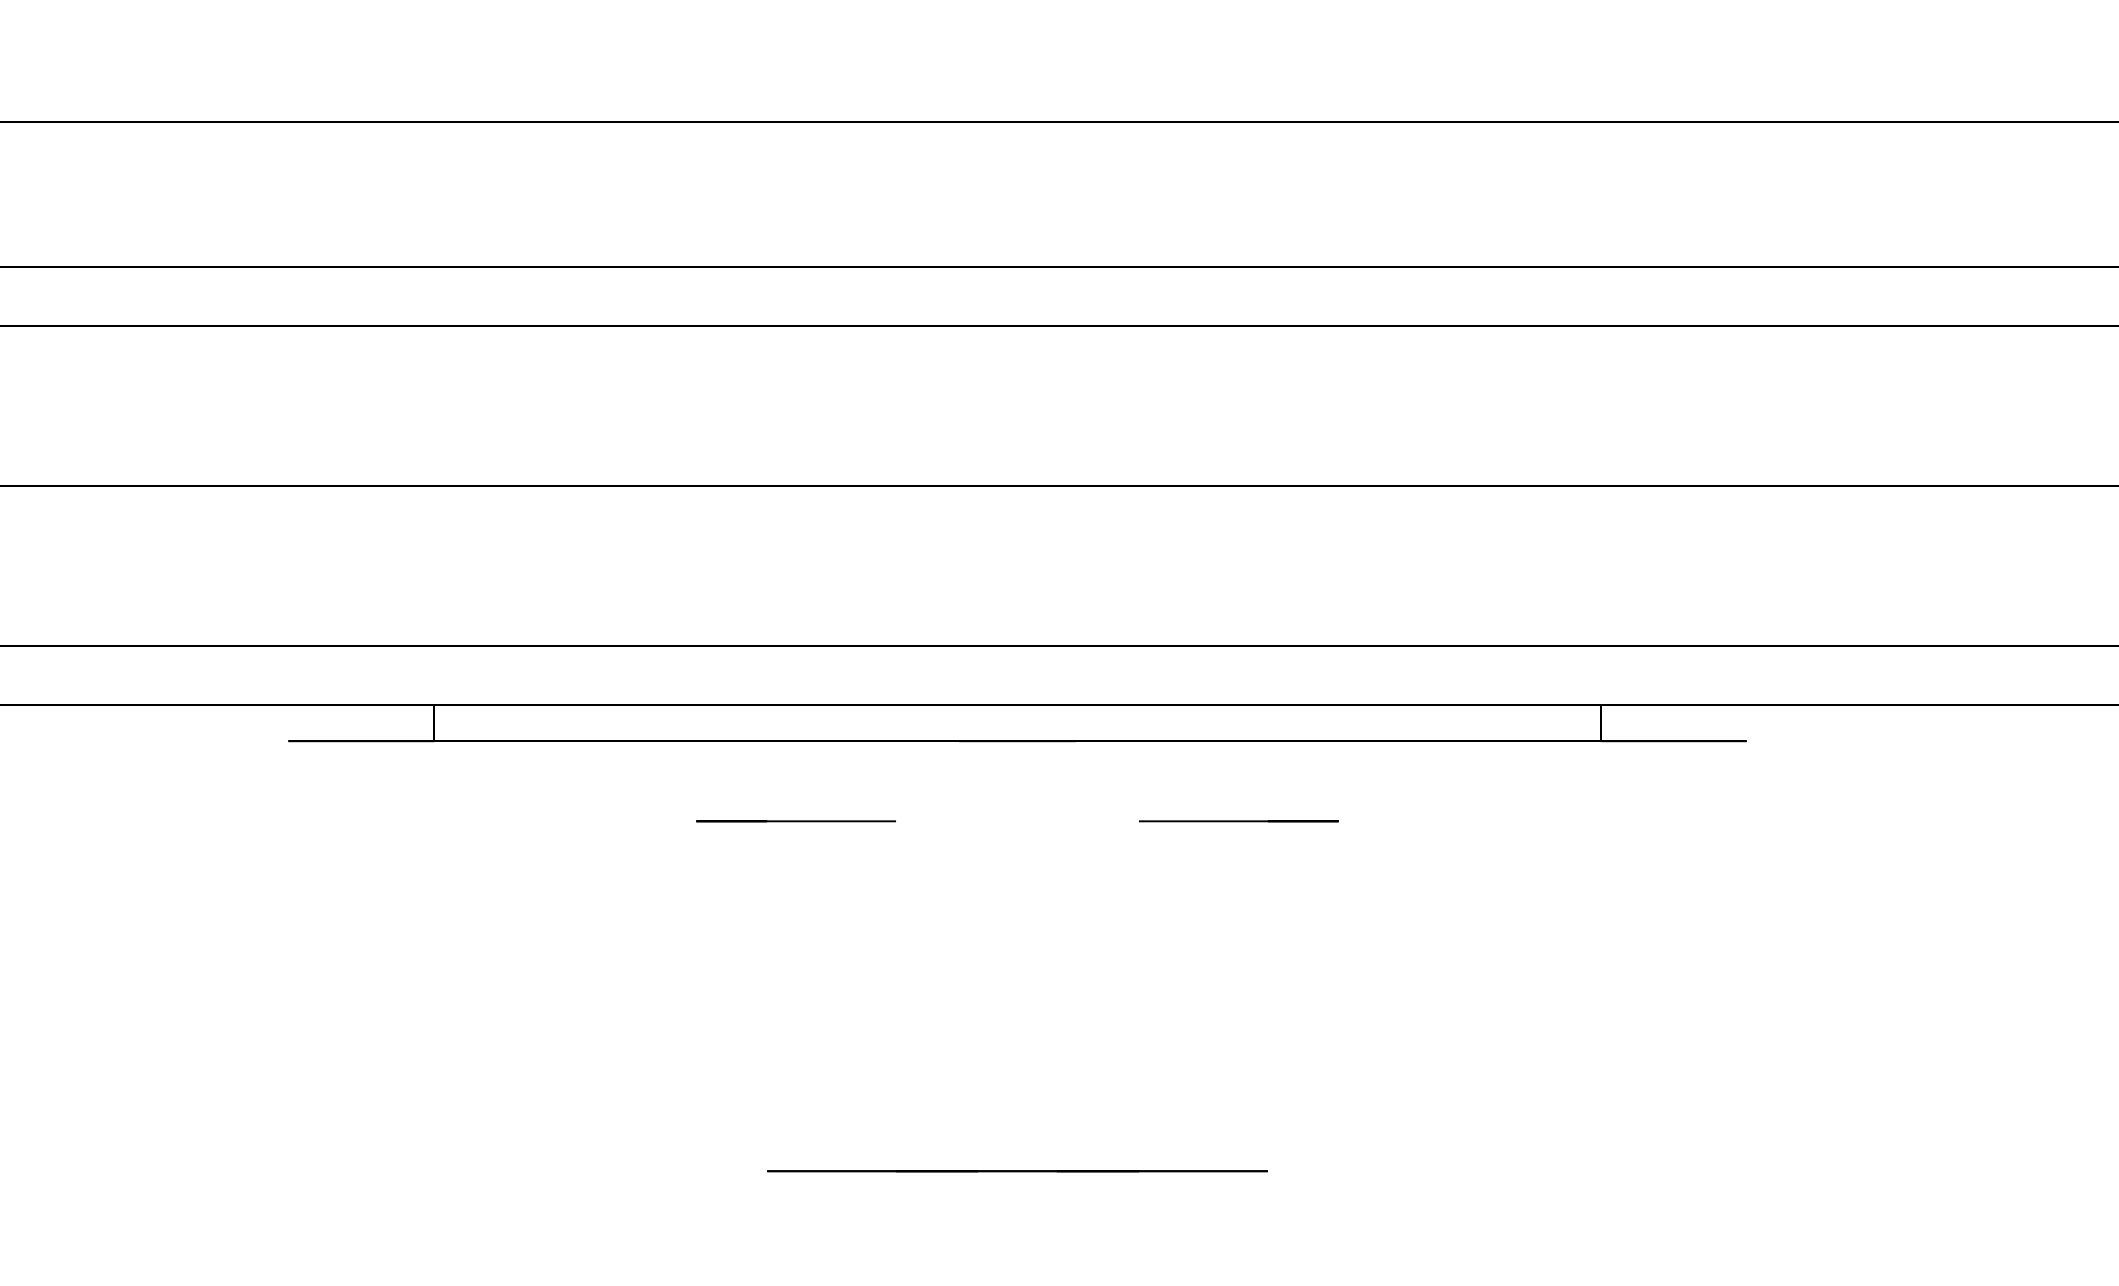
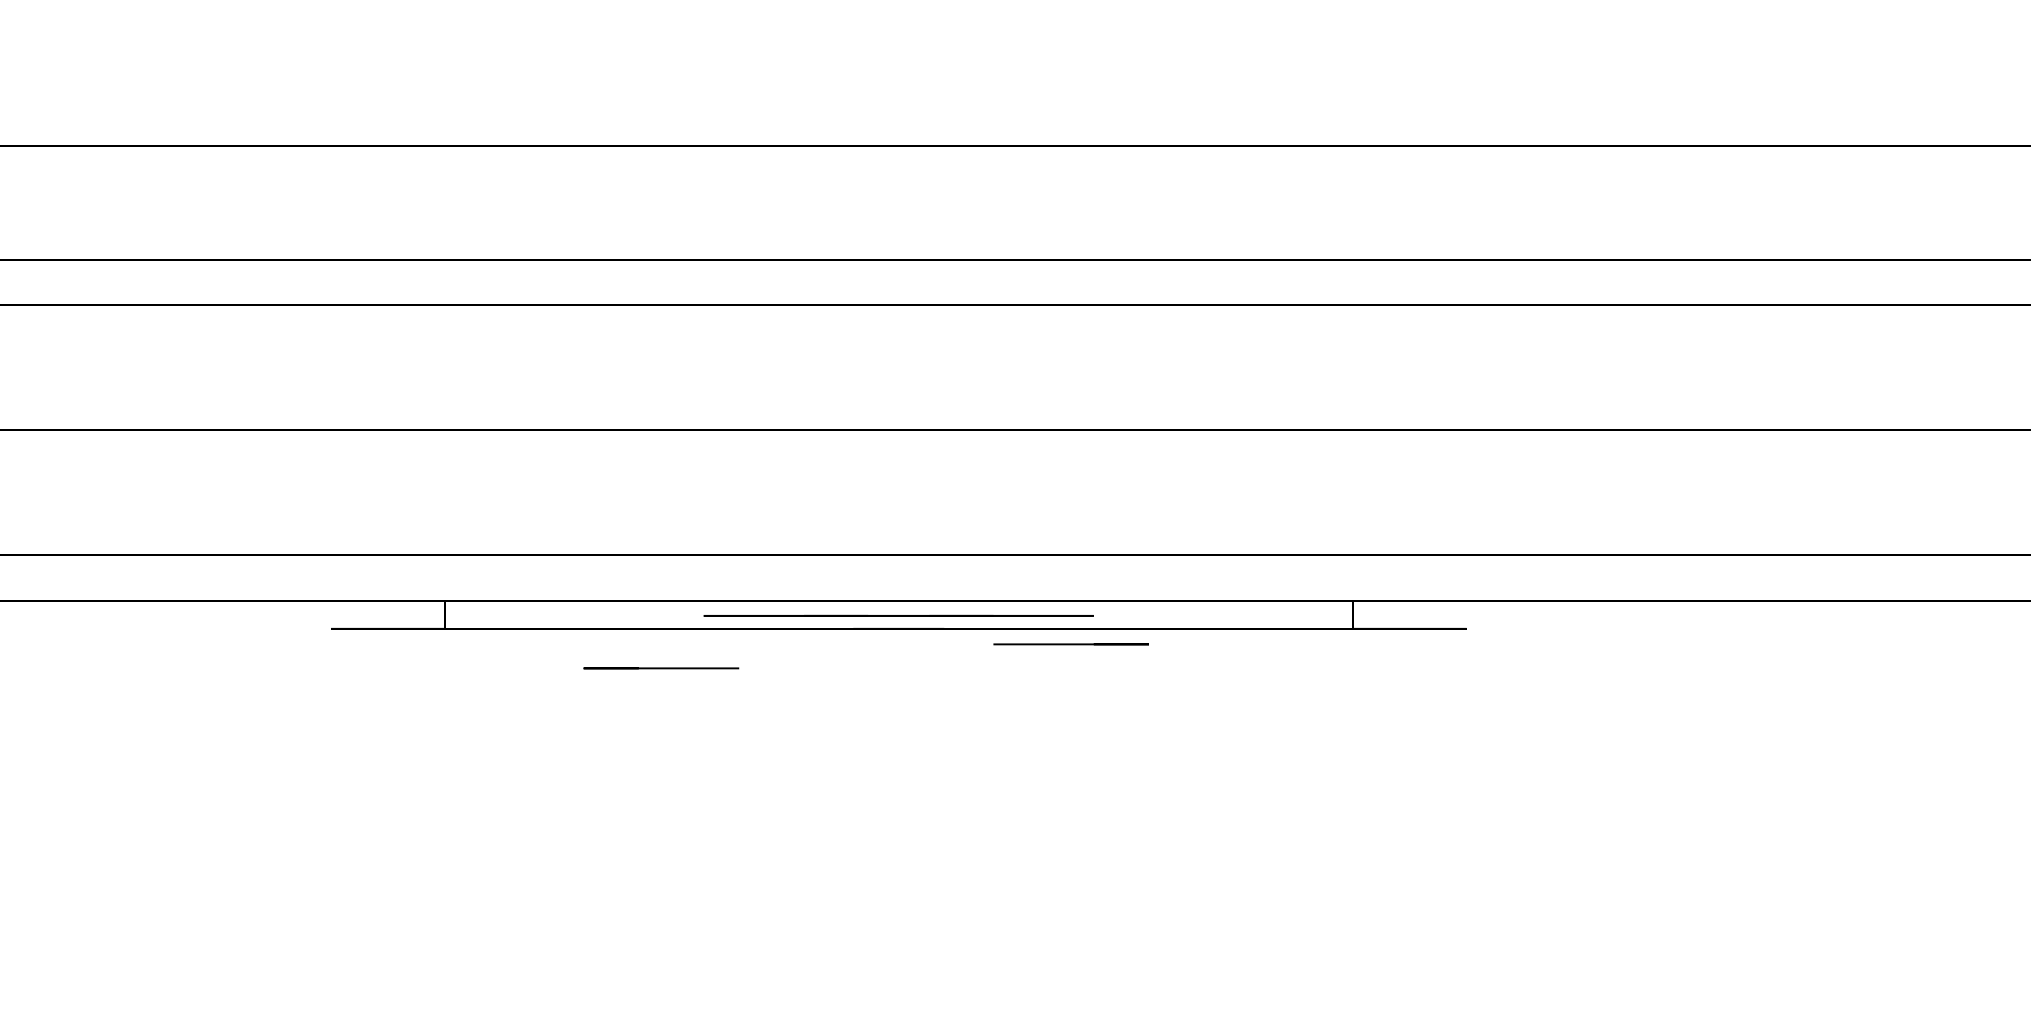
line: (796, 821) -> (661, 668), moved
line: (1237, 821) -> (1070, 644), moved
line: (1017, 1170) -> (898, 615), moved

